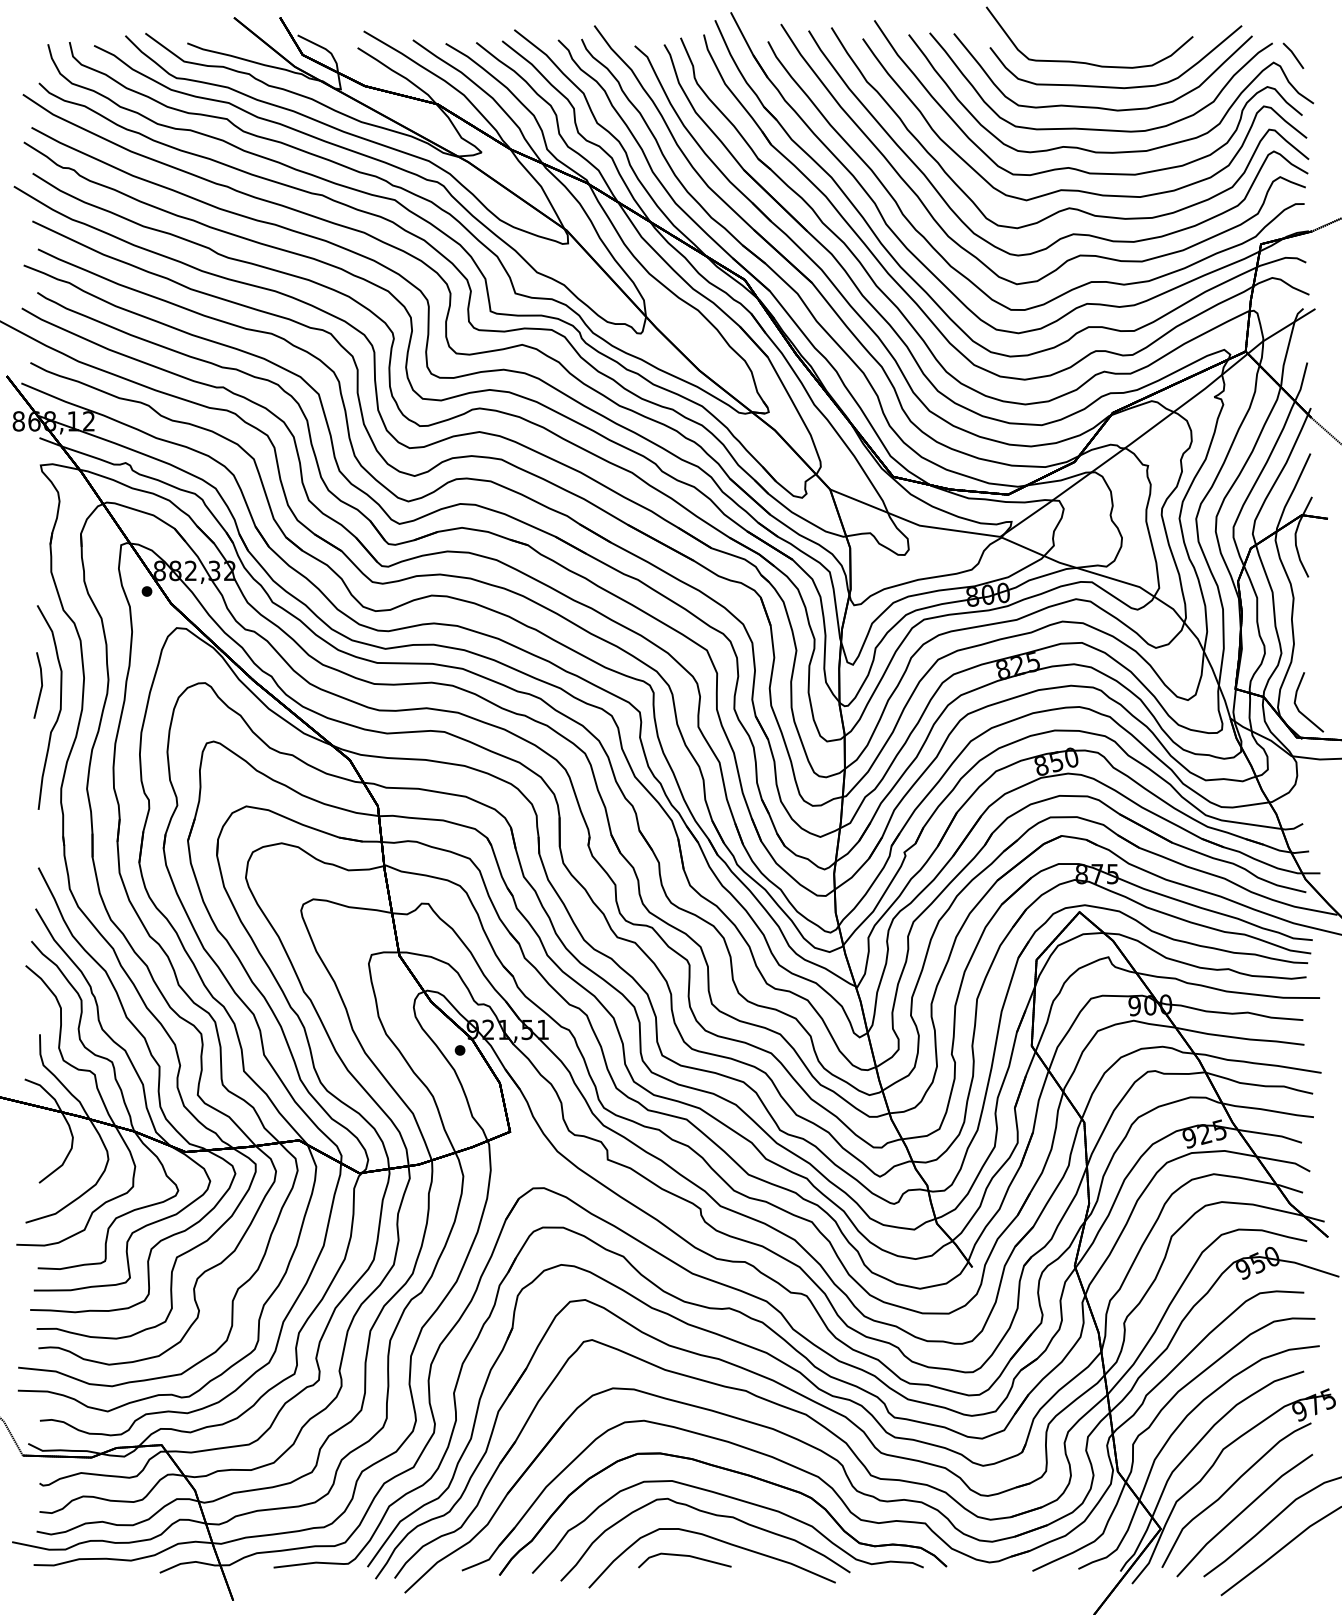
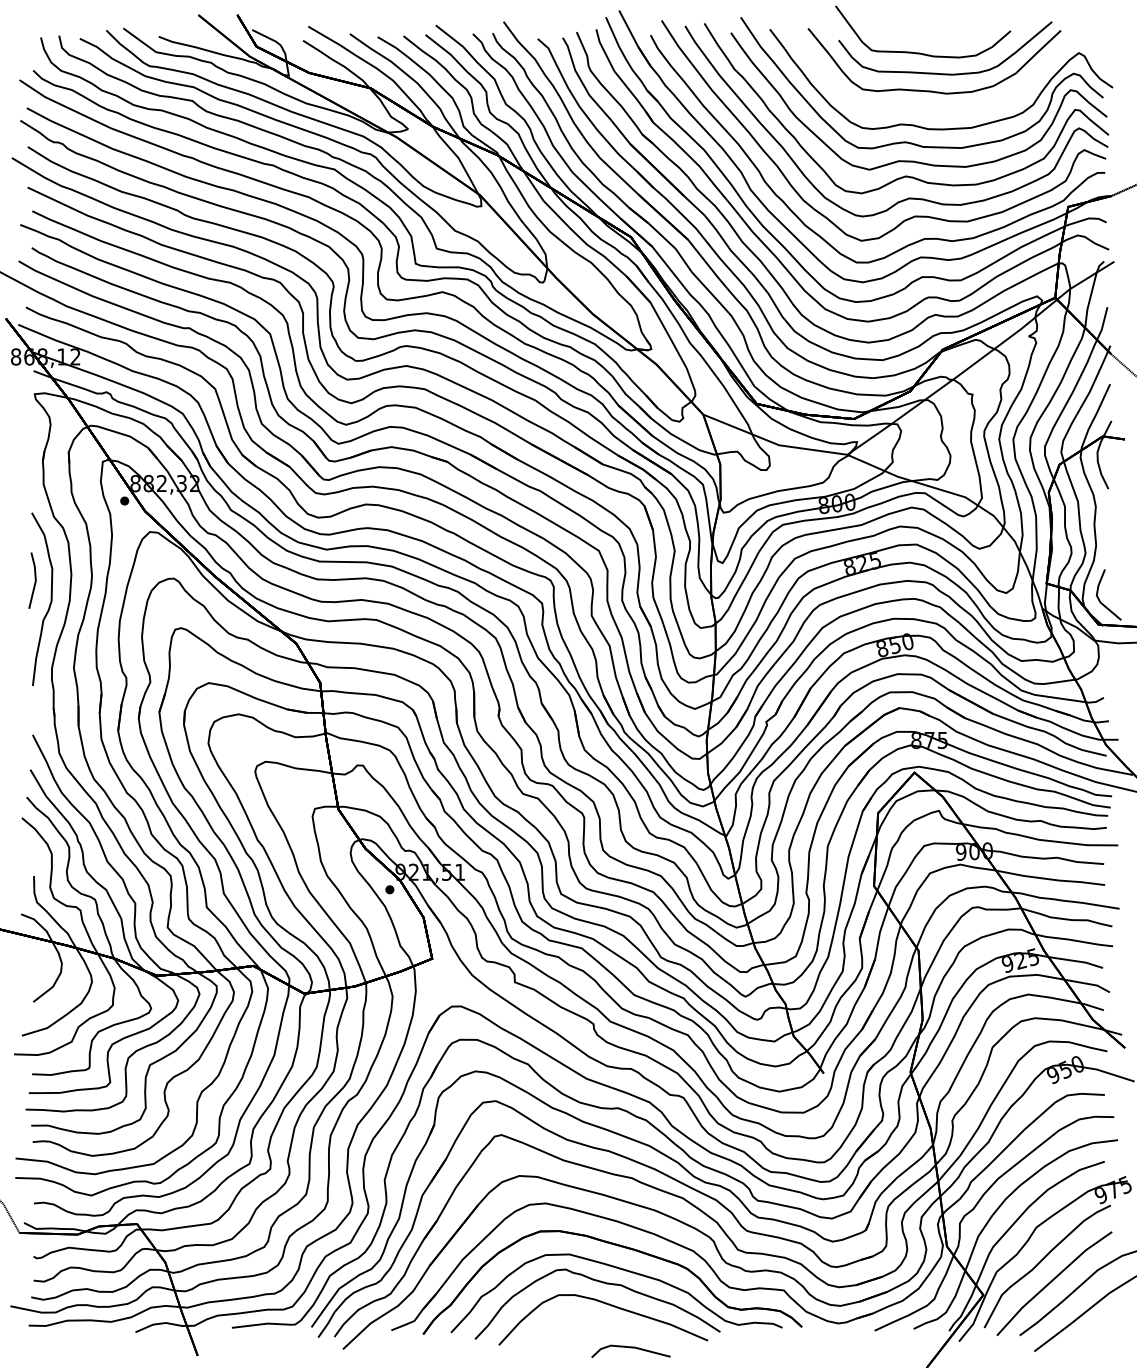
part: (1114, 129) -> (944, 109), removed
line: (684, 1556) -> (630, 1348), moved

